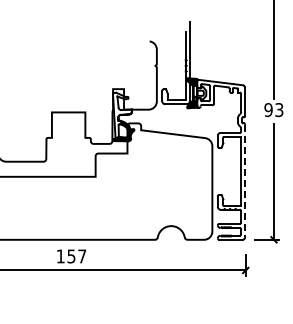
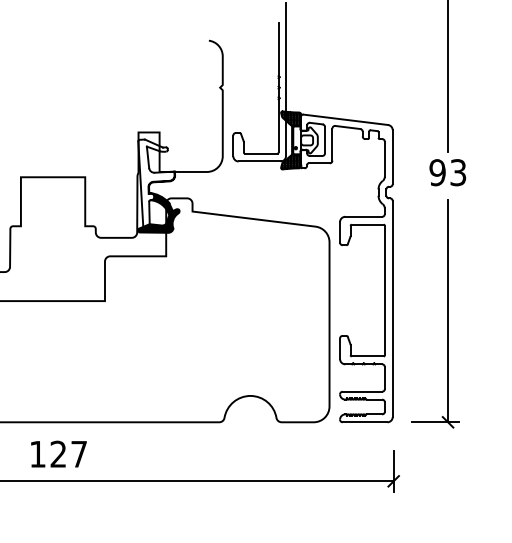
line: (245, 181) -> (393, 310), dashed -> solid
text: (71, 256) -> (58, 454), 157 -> 127

